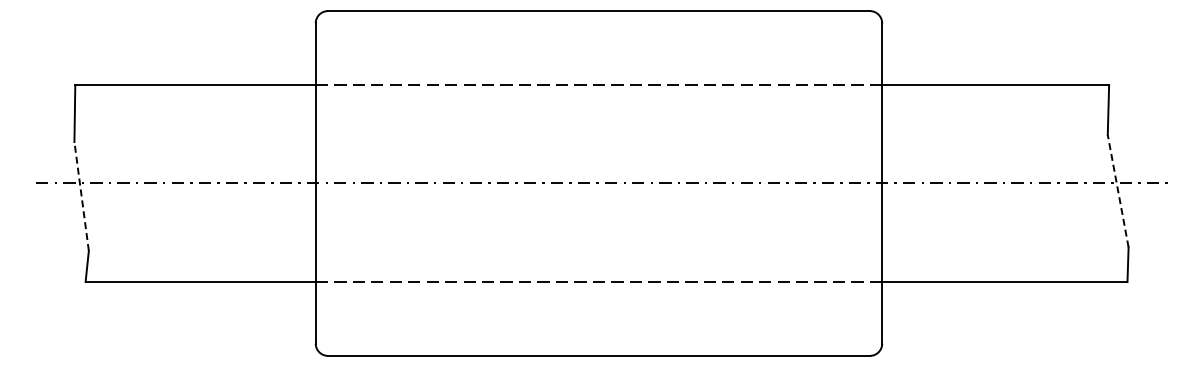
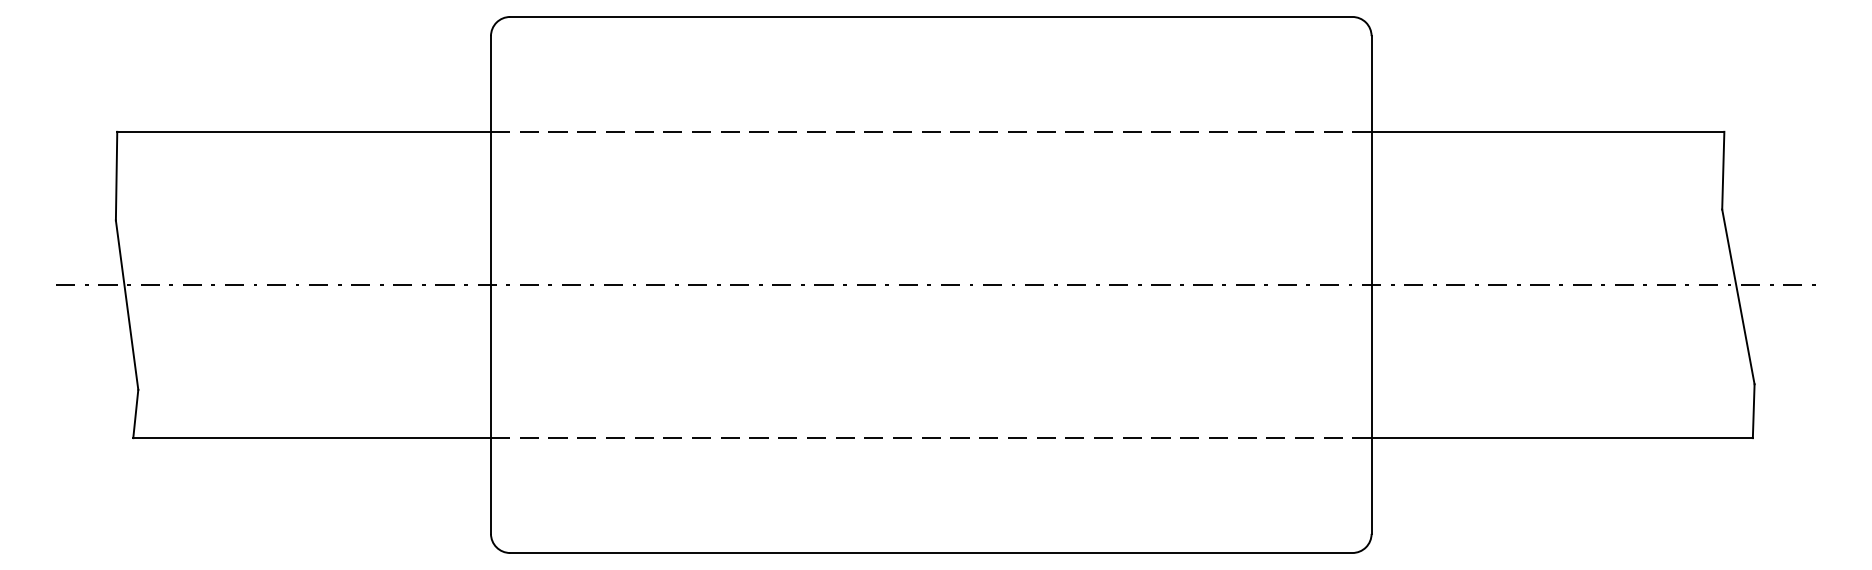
line: (1118, 190) -> (1738, 295), dashed -> solid
line: (81, 196) -> (126, 305), dashed -> solid

